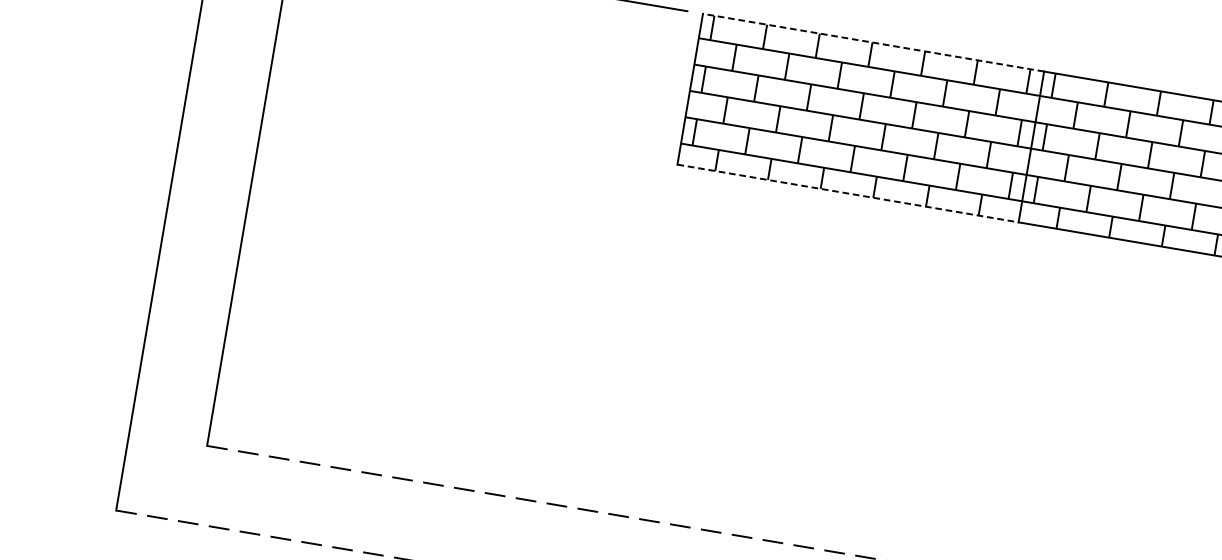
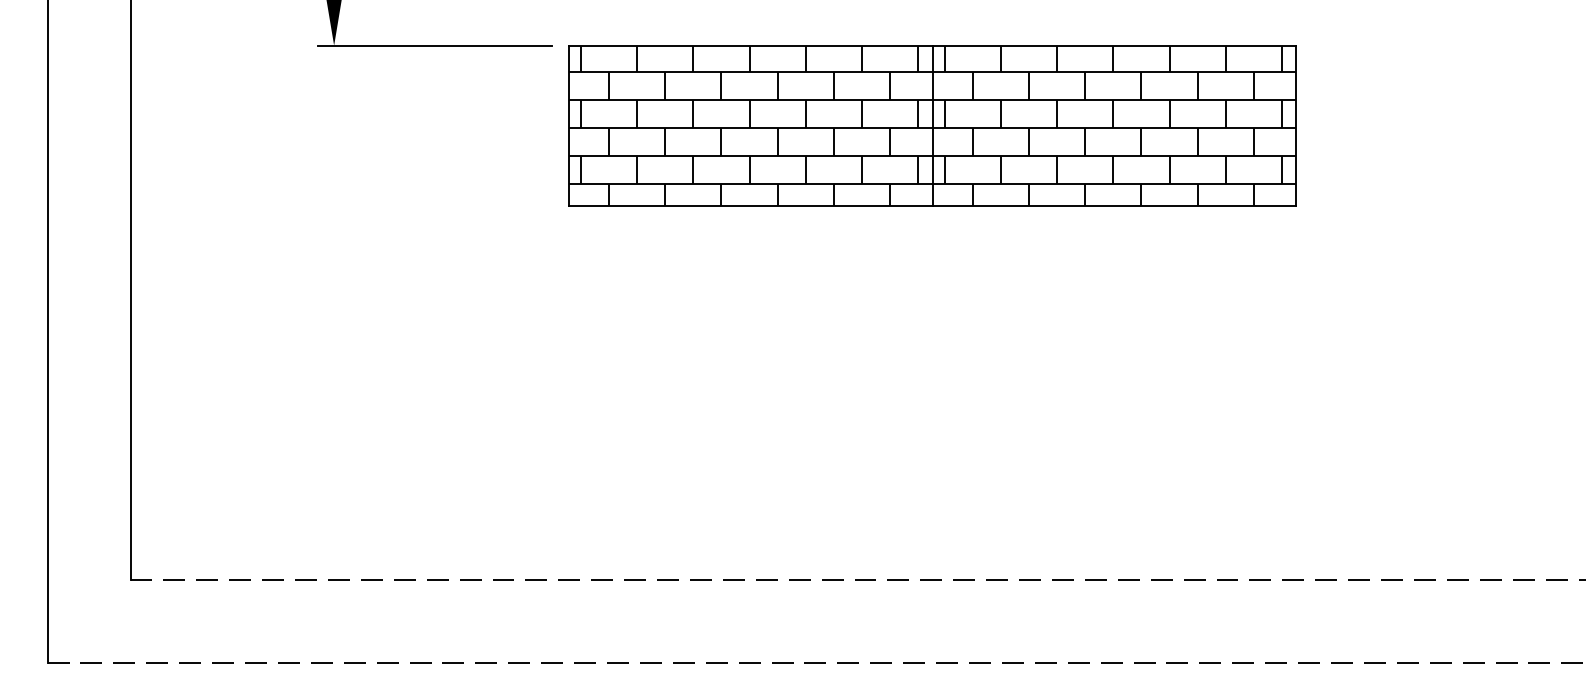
line: (873, 42) -> (750, 45), dashed -> solid
line: (847, 193) -> (750, 206), dashed -> solid

